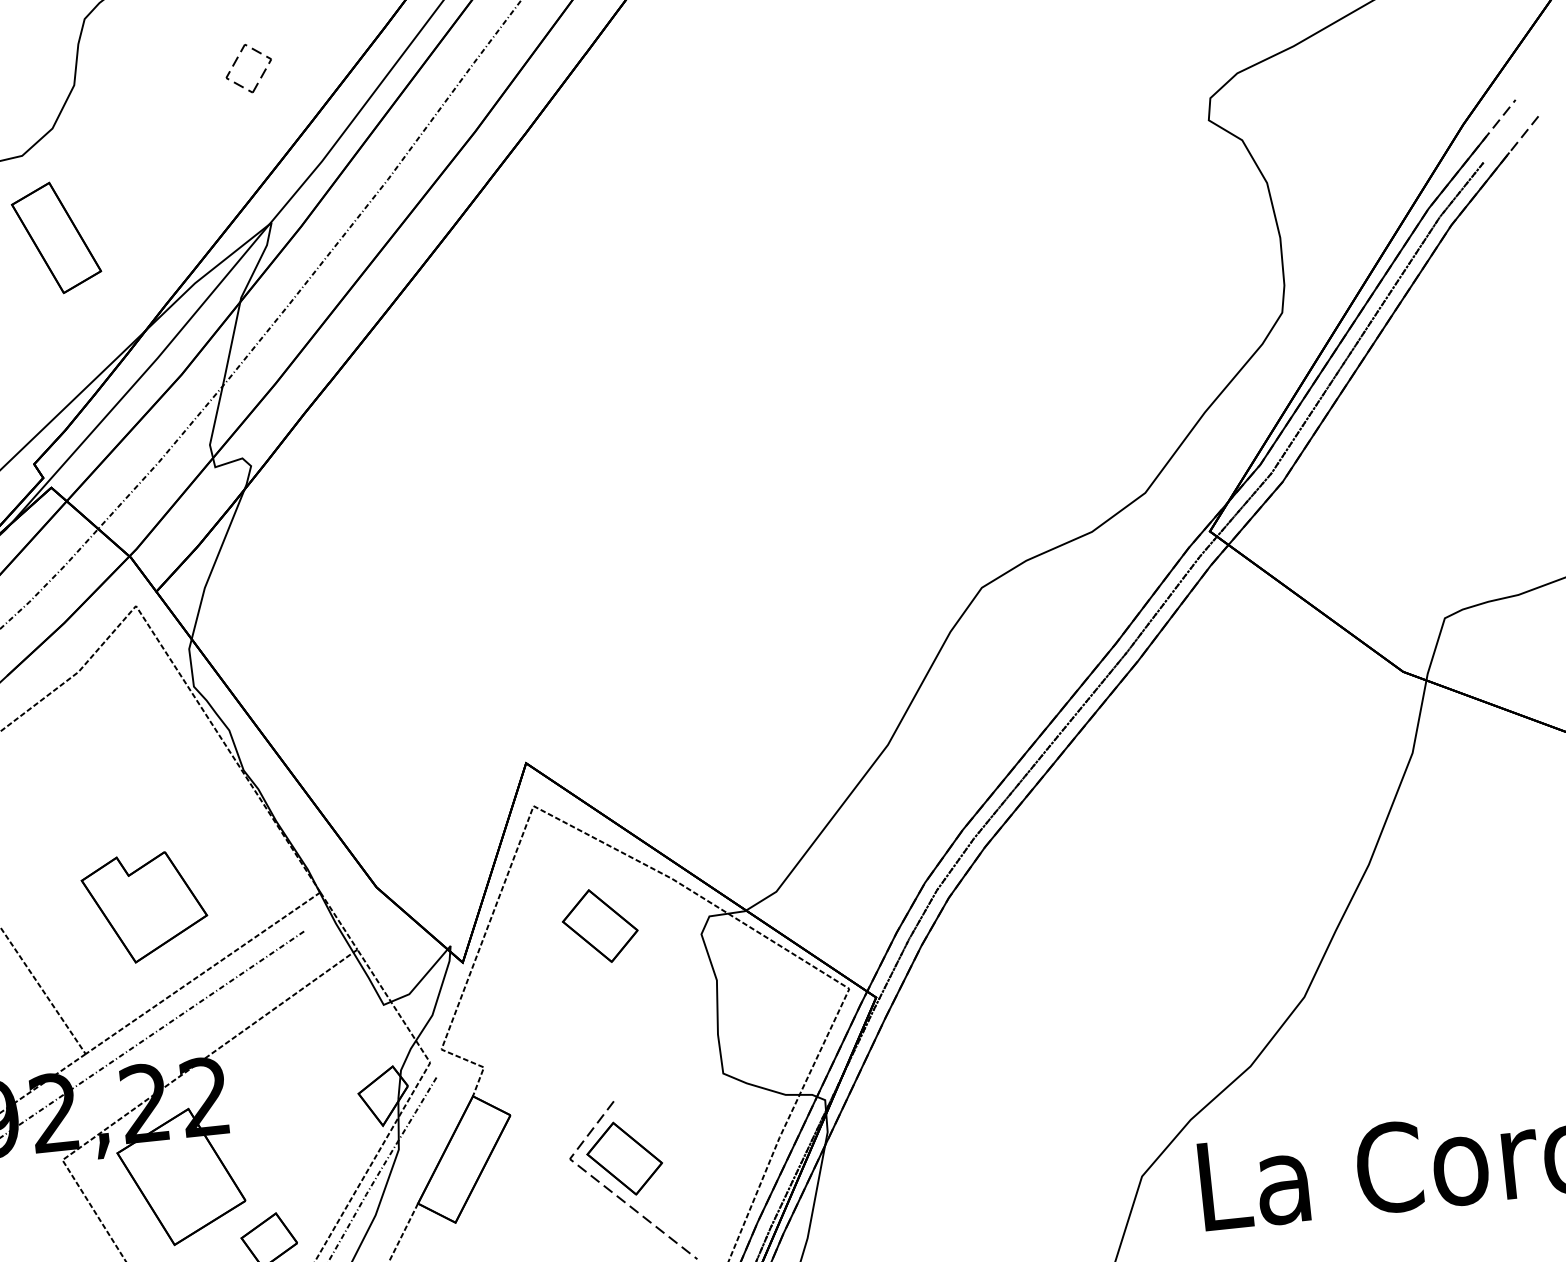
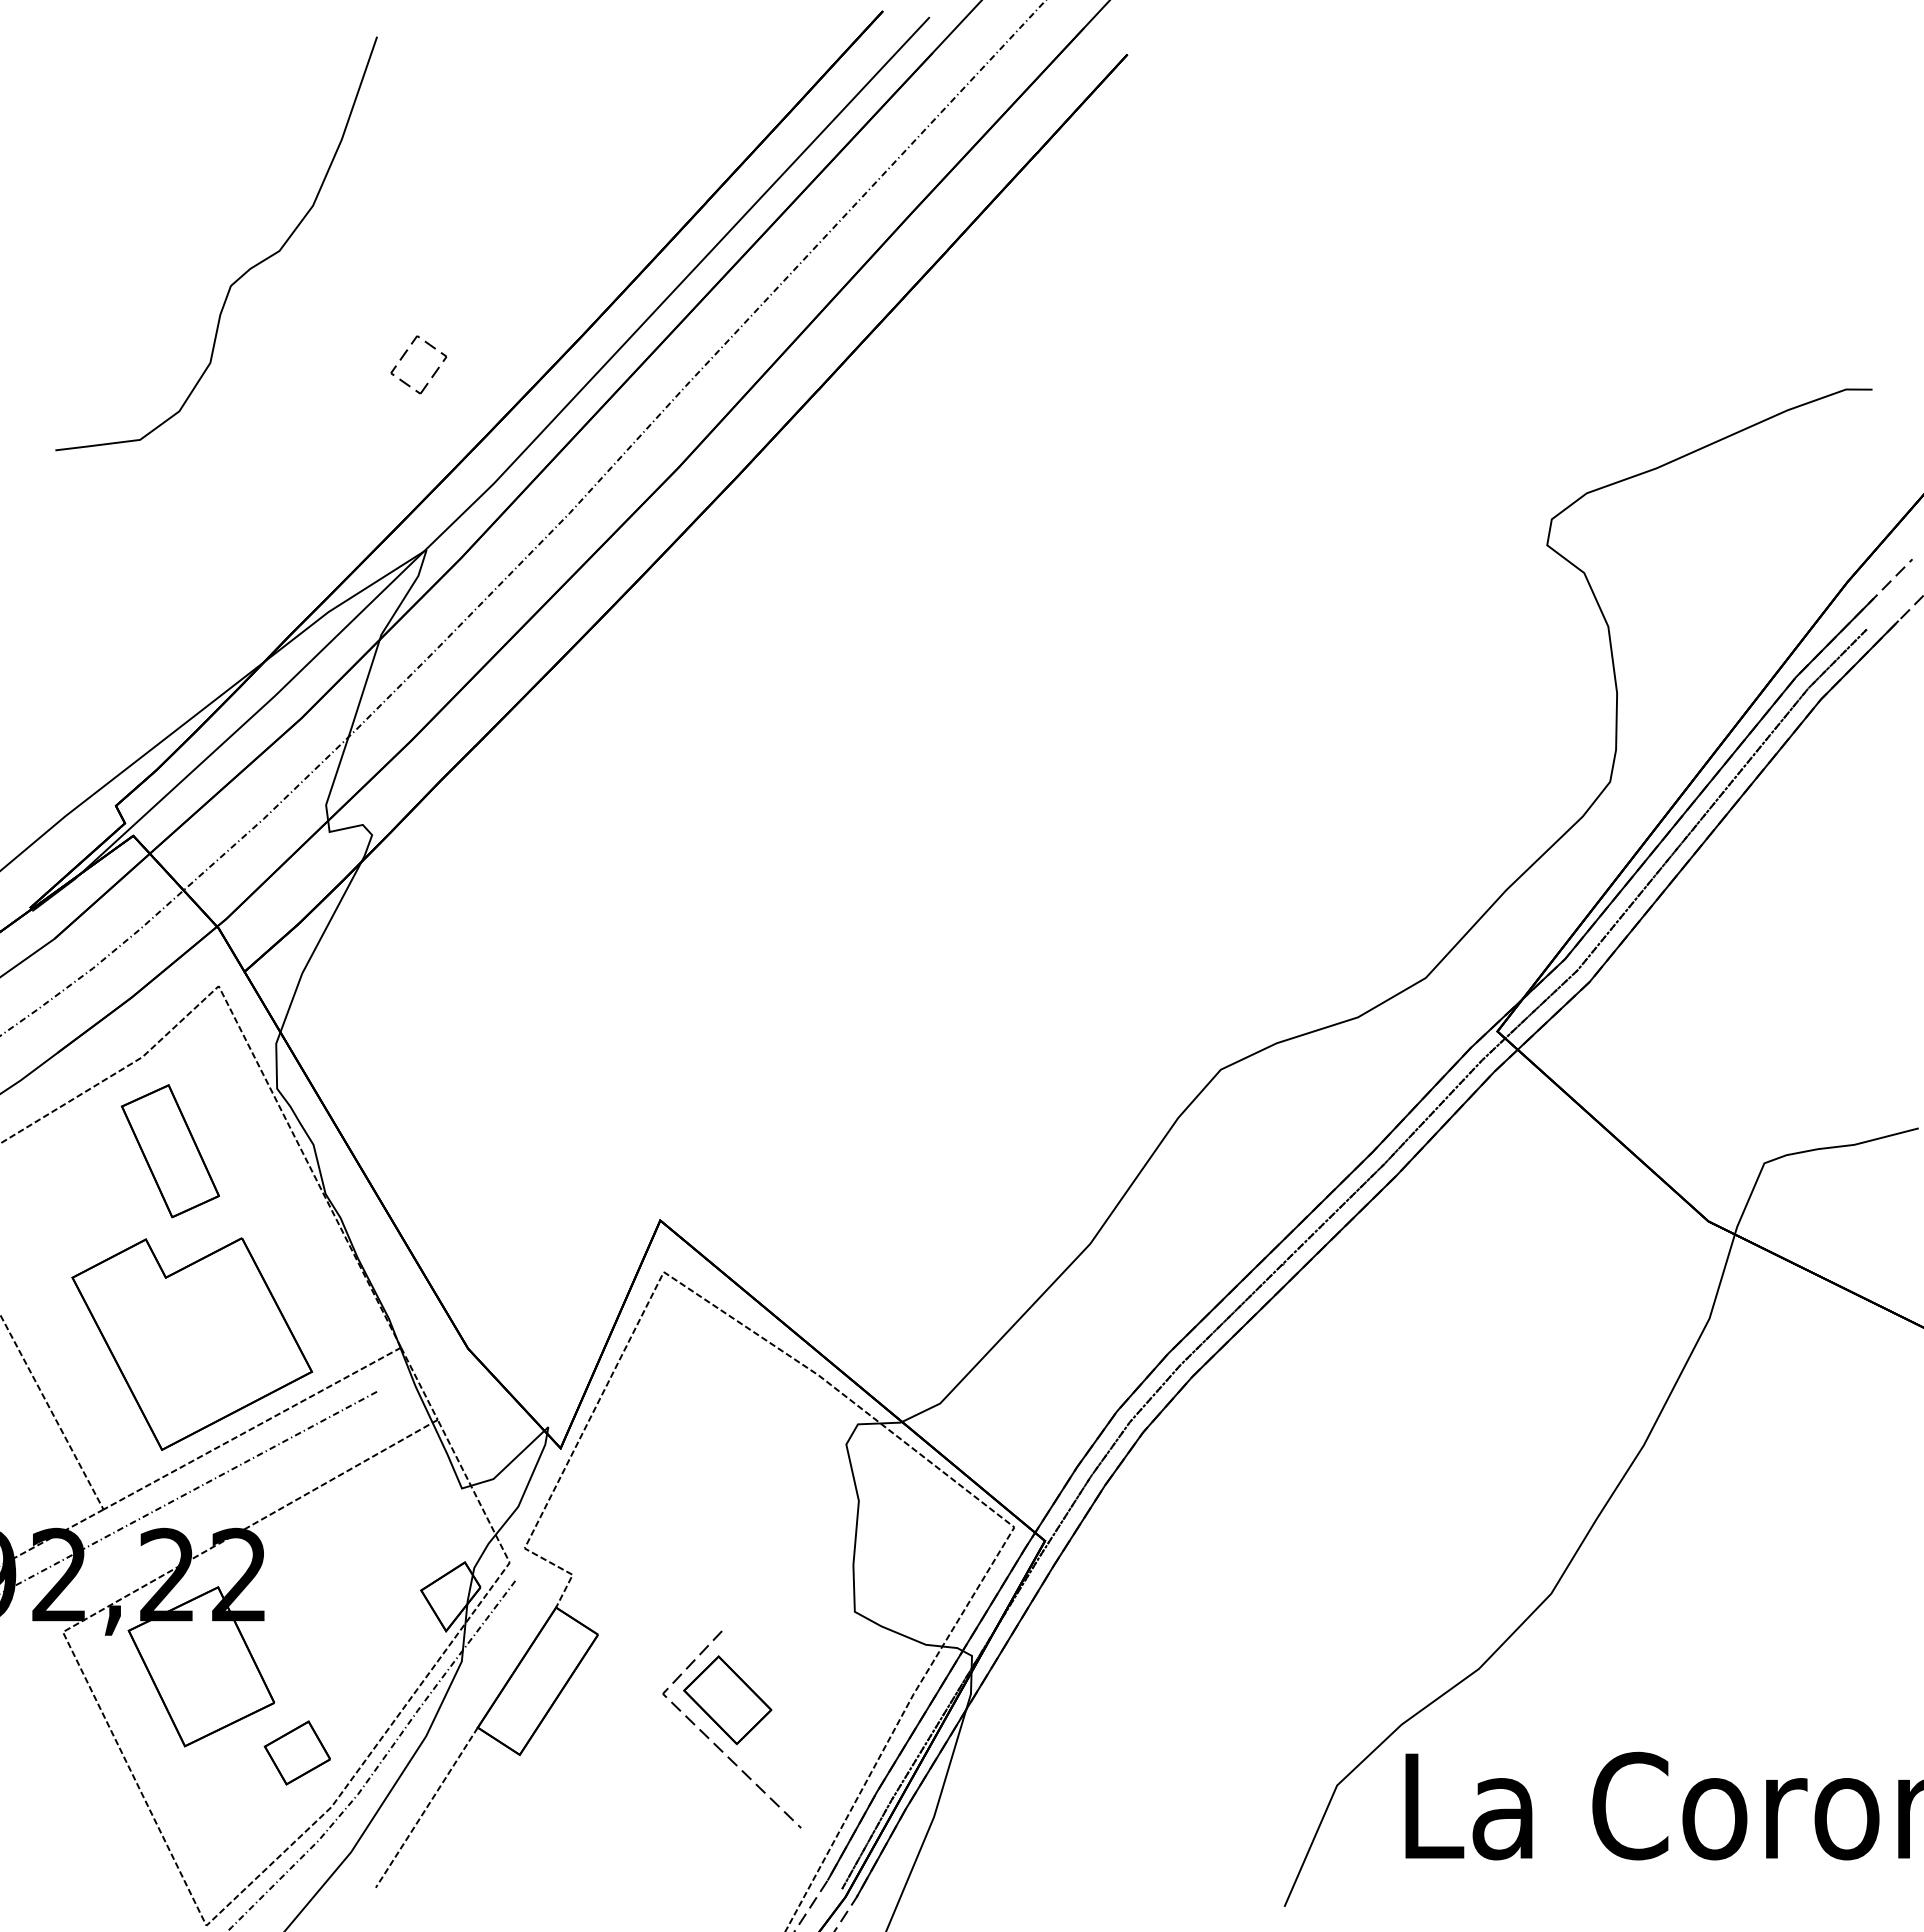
part: (55, 238) -> (169, 1151), moved
part: (145, 907) -> (192, 1343), size x1.67
part: (600, 925) -> (727, 1421), removed

